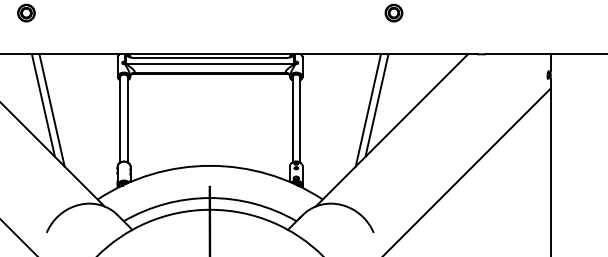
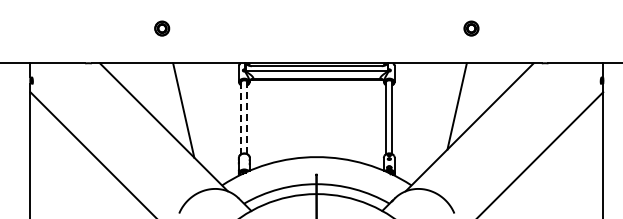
line: (43, 105) -> (176, 106), removed
line: (367, 110) -> (449, 110), removed
line: (127, 118) -> (247, 117), solid -> dashed
line: (120, 119) -> (241, 118), solid -> dashed

